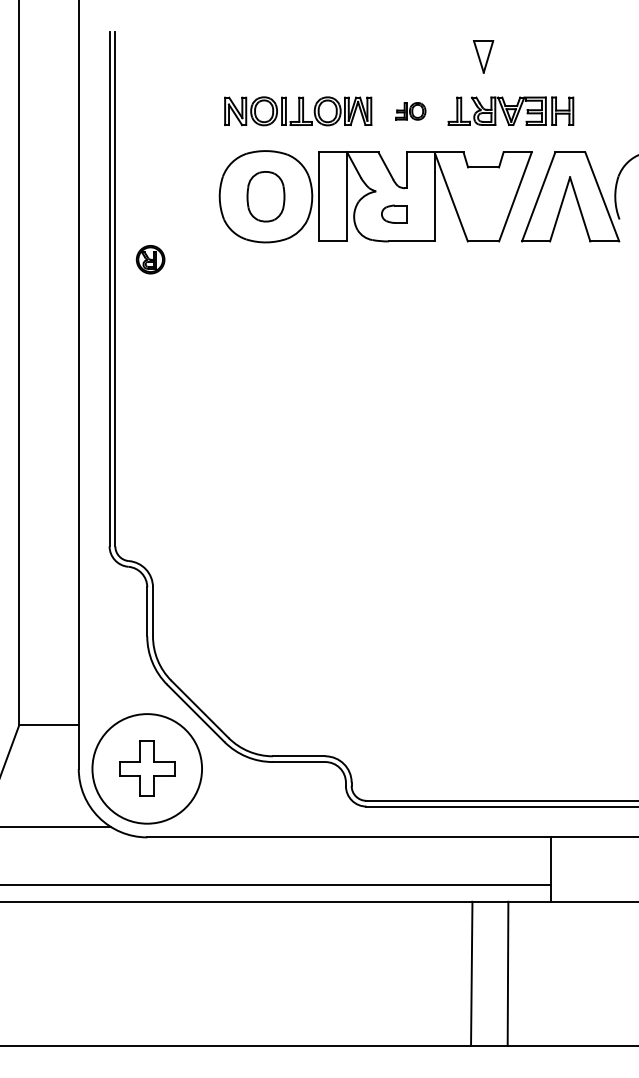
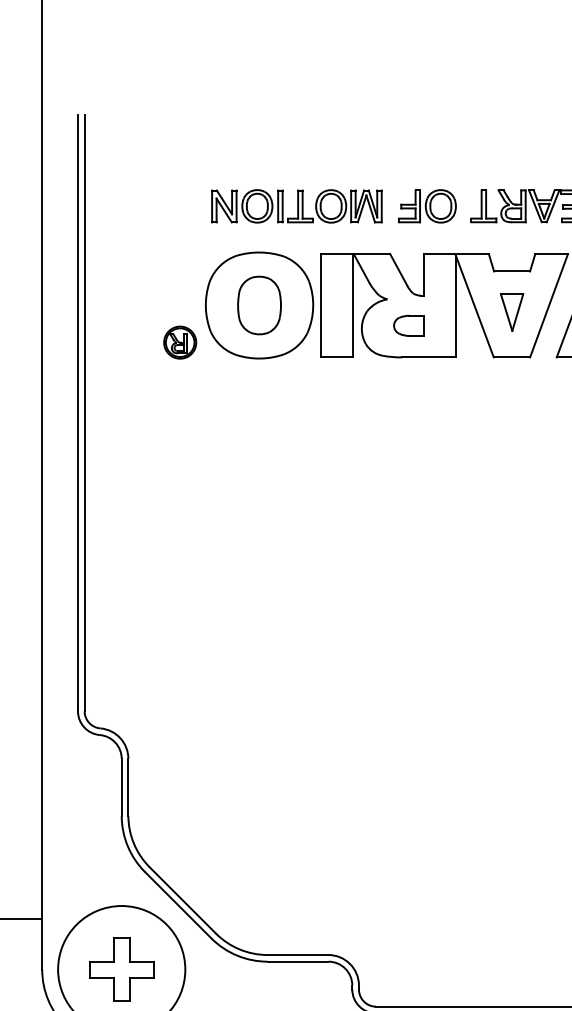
part: (483, 56) -> (511, 312), moved
part: (410, 111) -> (427, 206), size x1.67
part: (150, 259) -> (180, 342), moved

